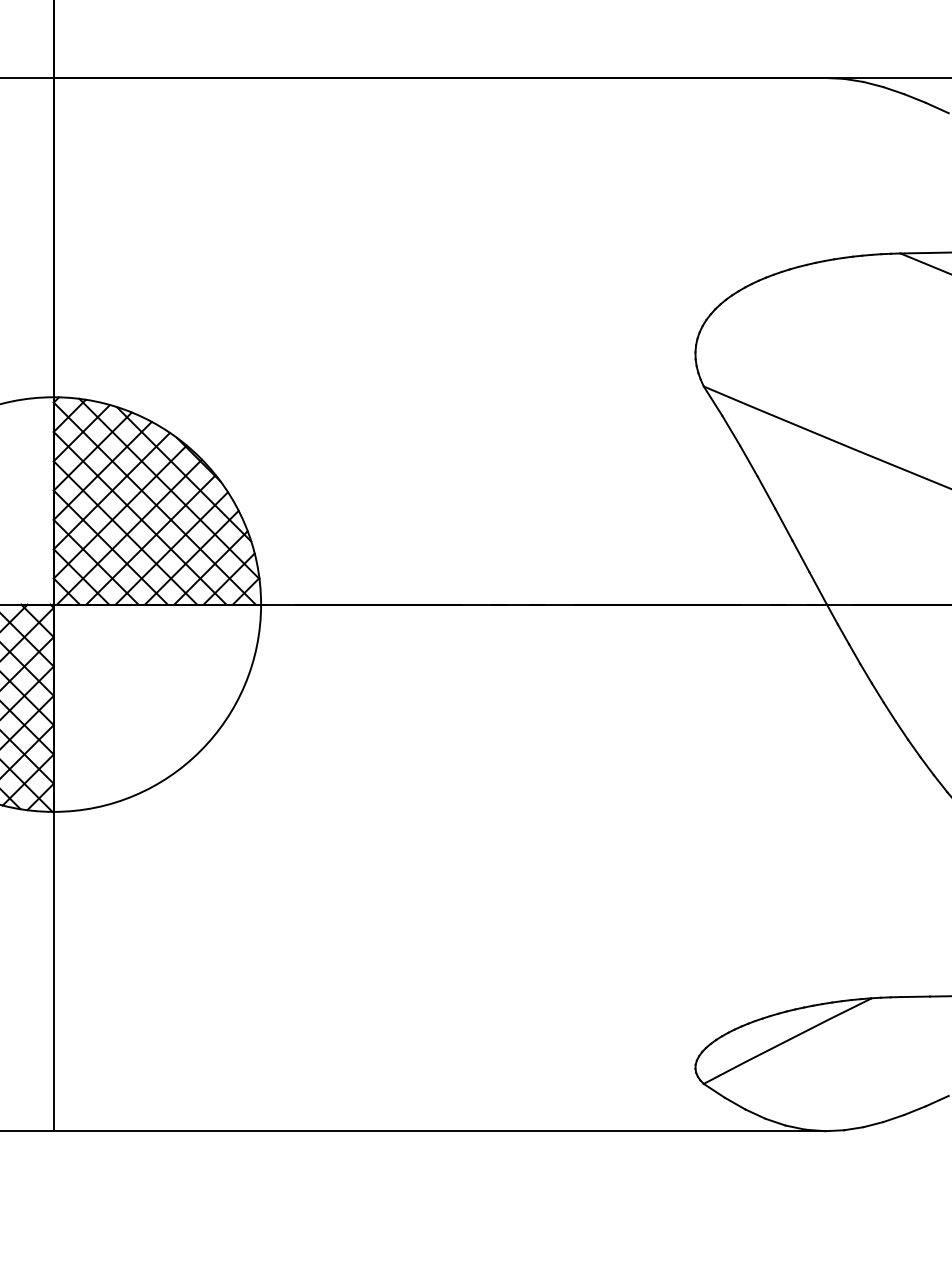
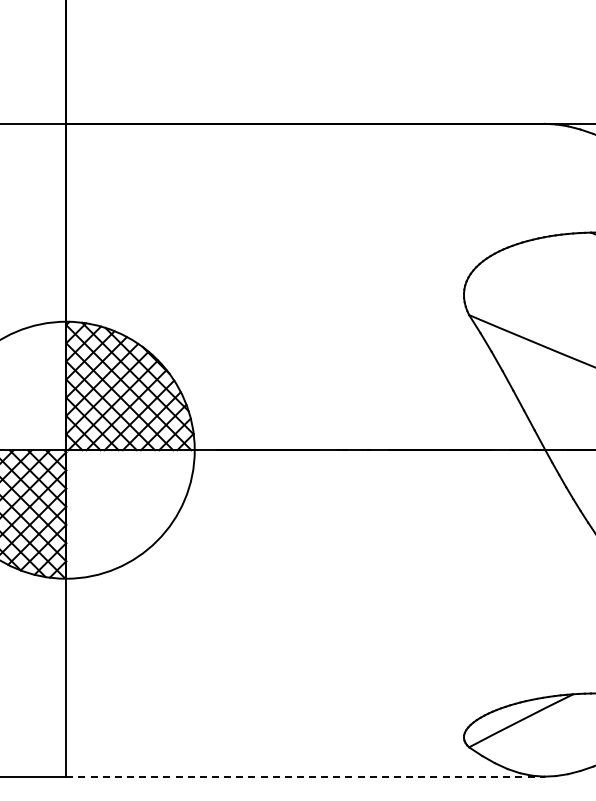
line: (439, 1130) -> (305, 776), solid -> dashed

